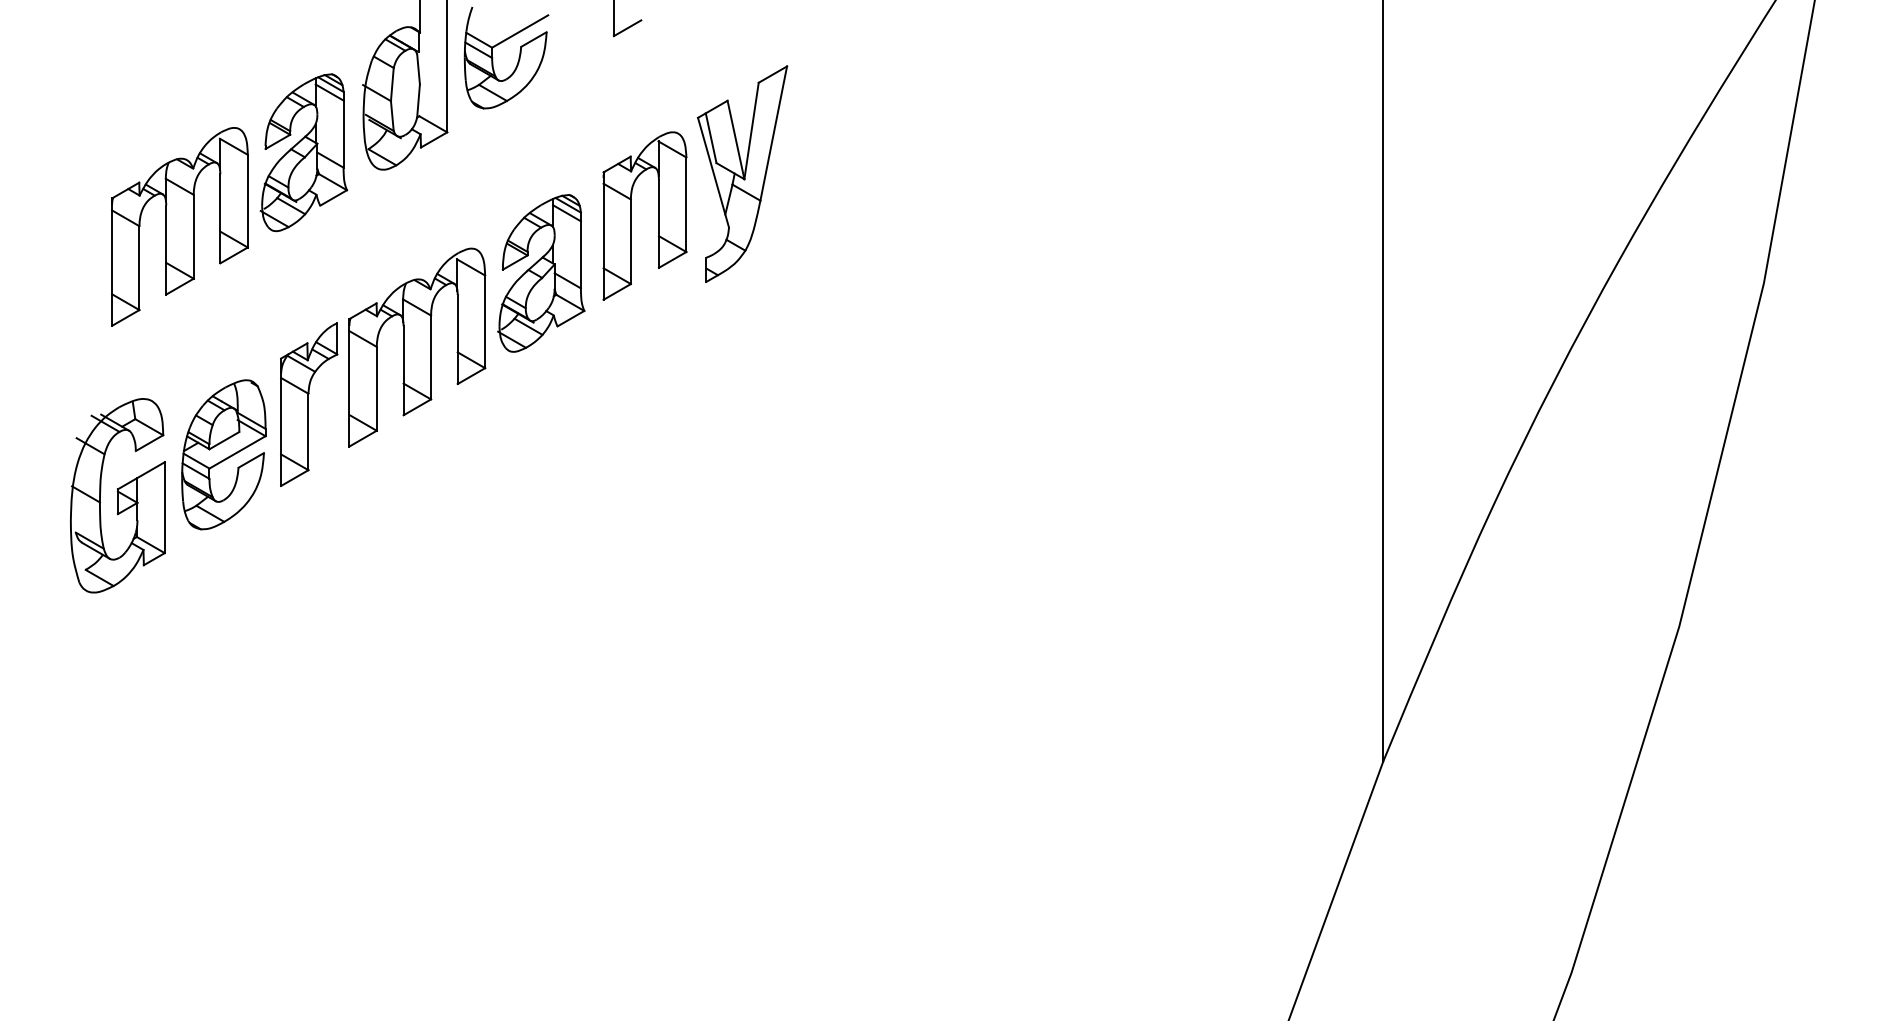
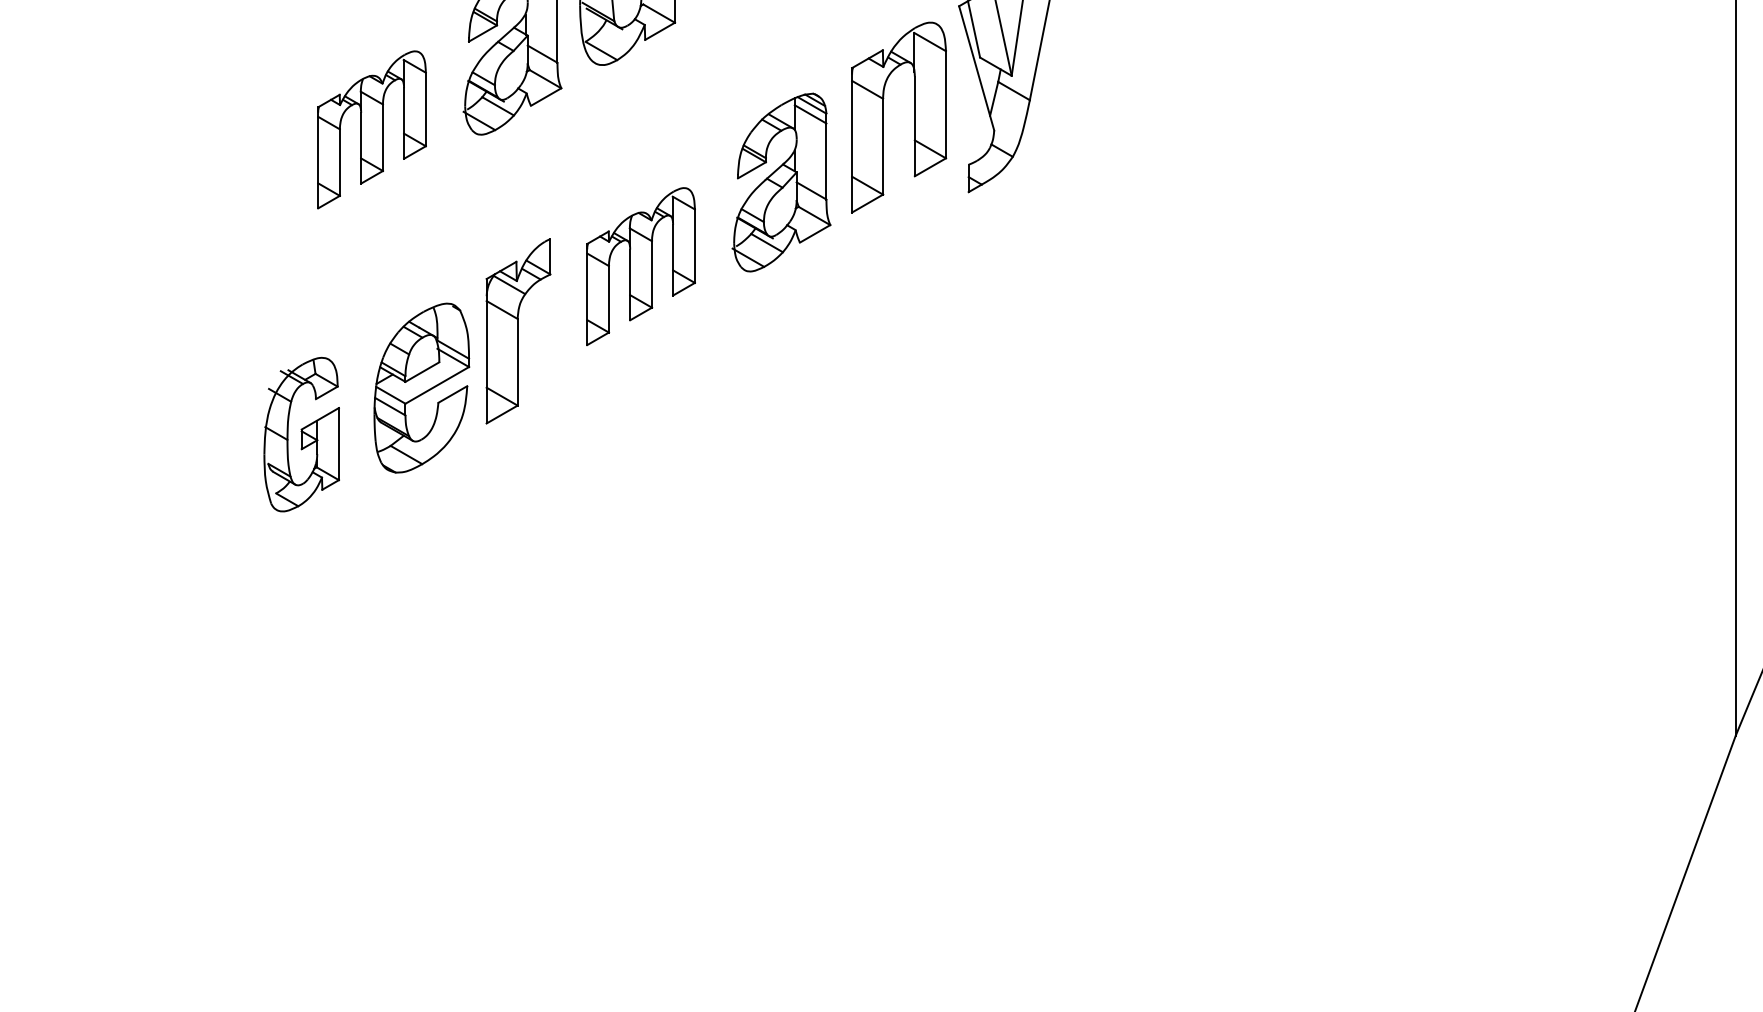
part: (179, 226) -> (371, 129), size x0.7
part: (417, 347) -> (641, 266), size x0.7
part: (117, 495) -> (301, 434), size x0.7

